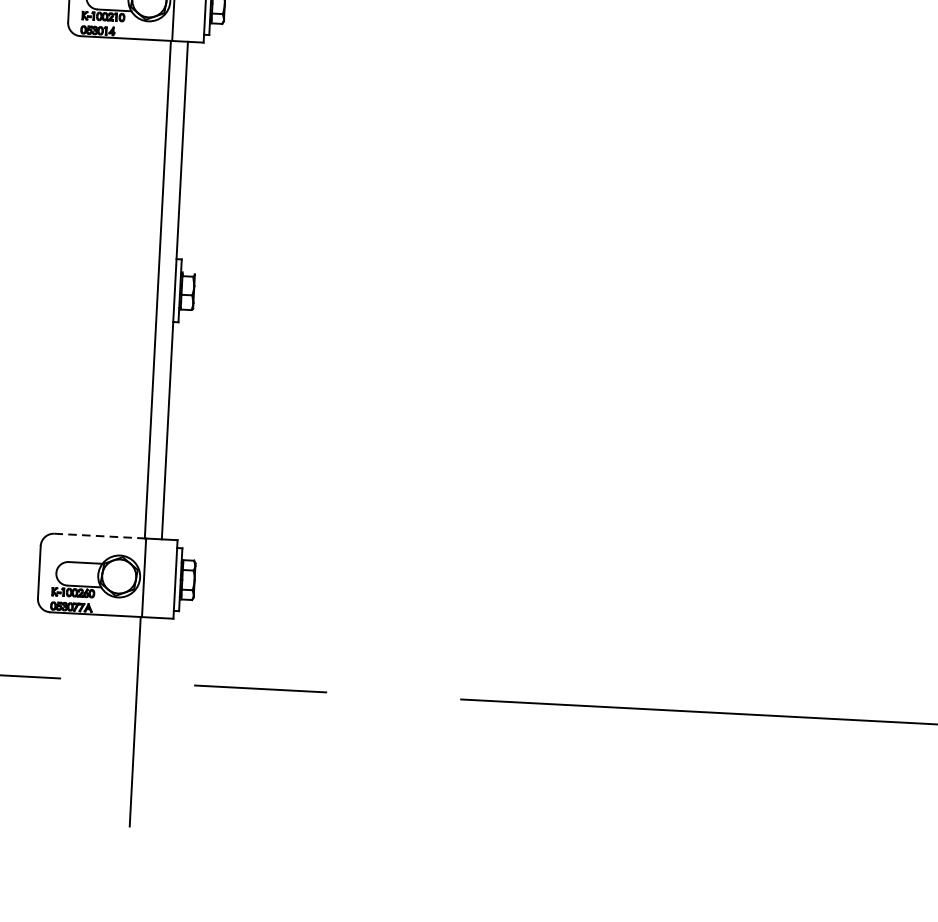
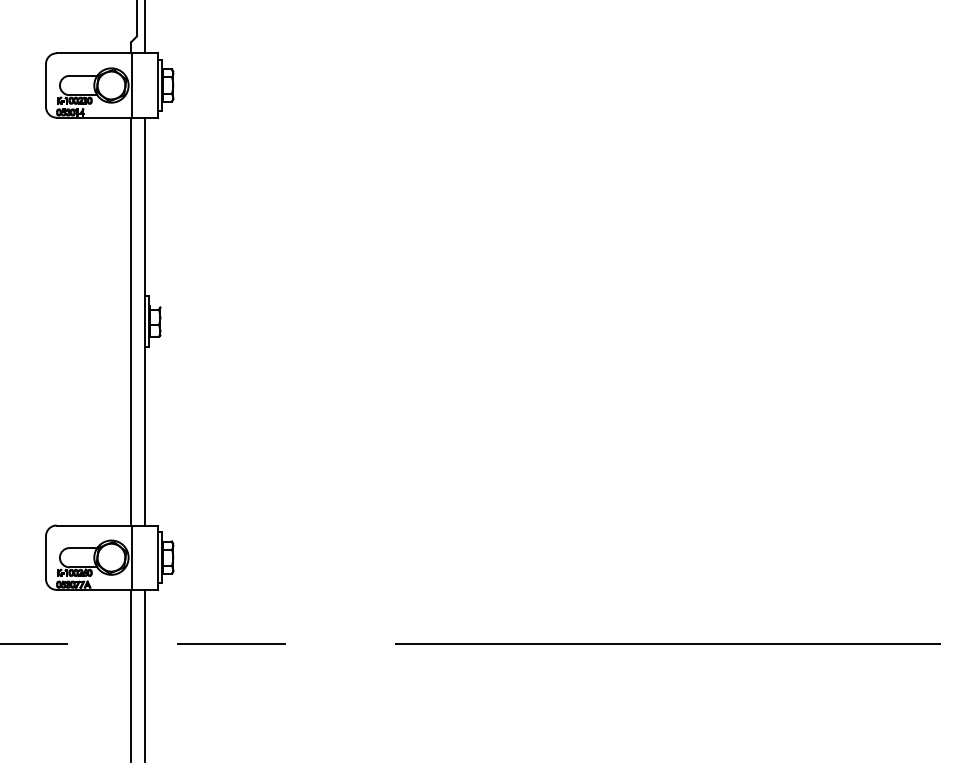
line: (100, 536) -> (94, 525), dashed -> solid
line: (151, 722) -> (144, 675), added

